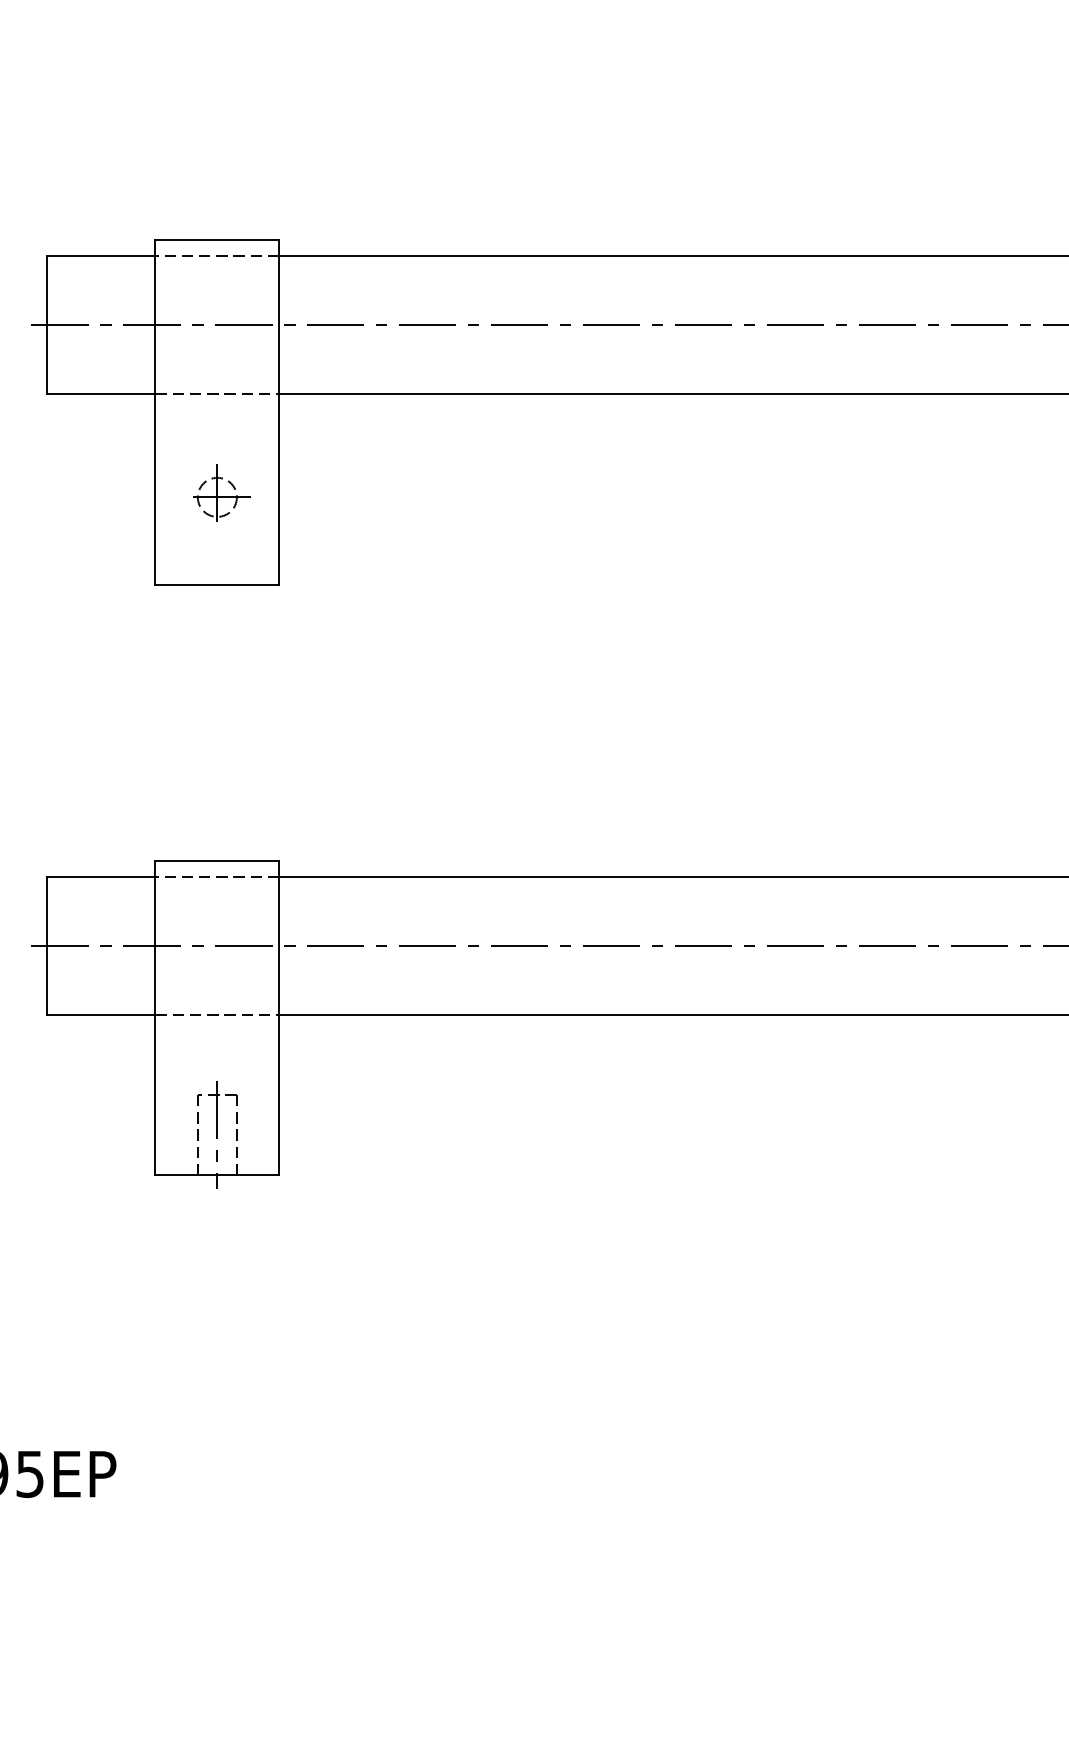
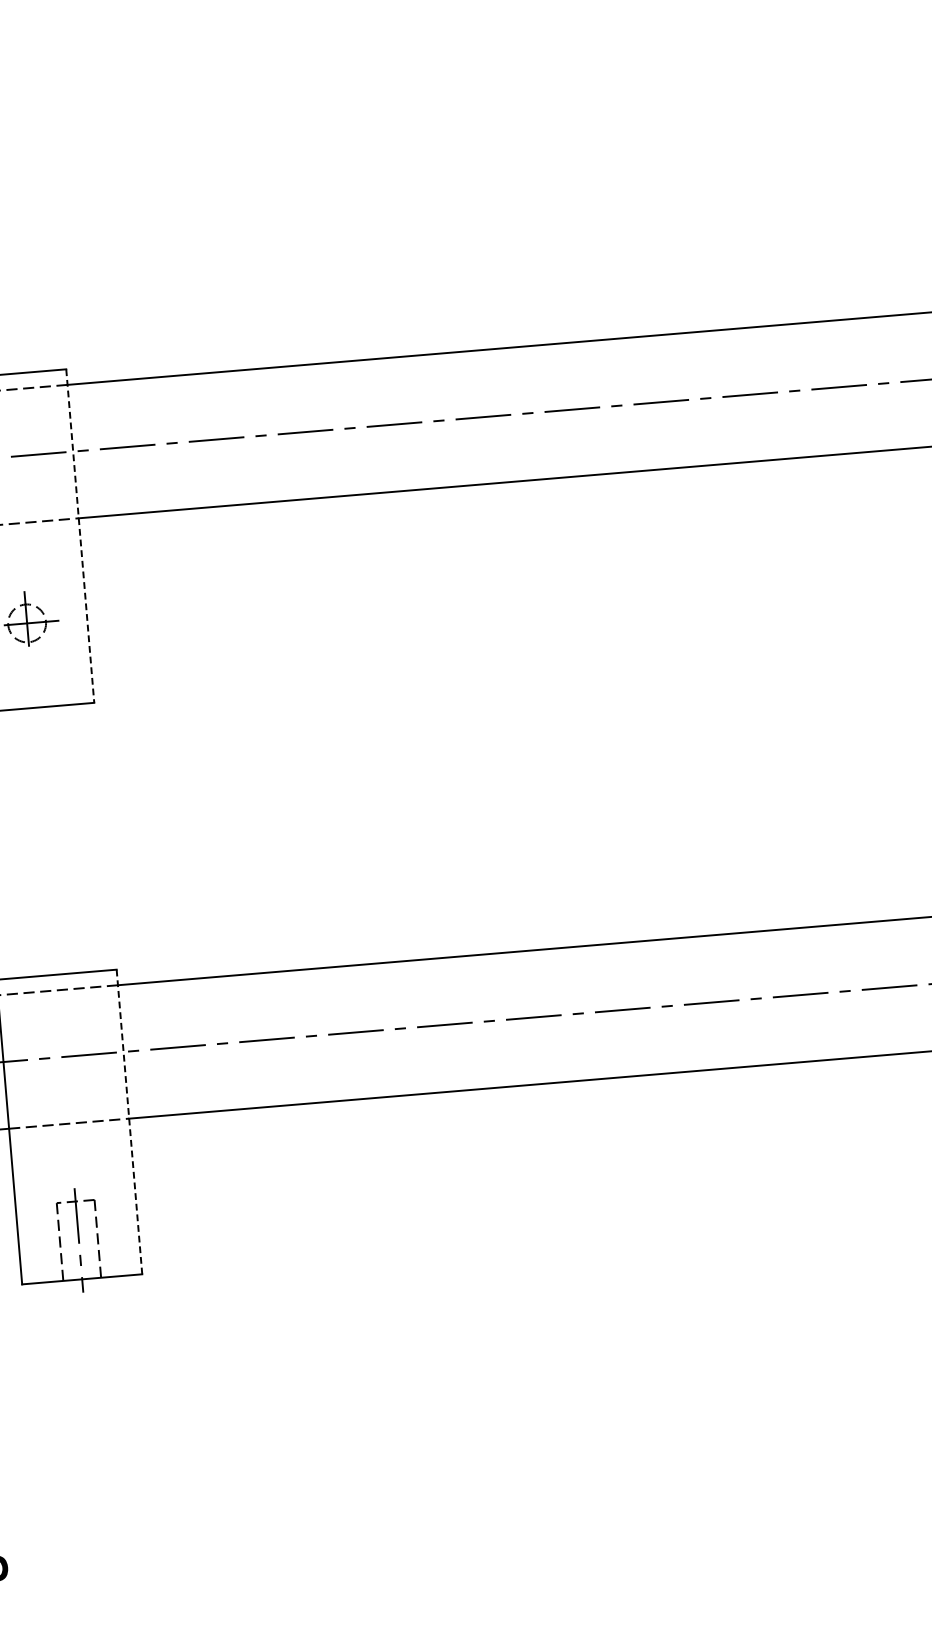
line: (279, 412) -> (80, 536), solid -> dashed
line: (279, 1018) -> (129, 1122), solid -> dashed

